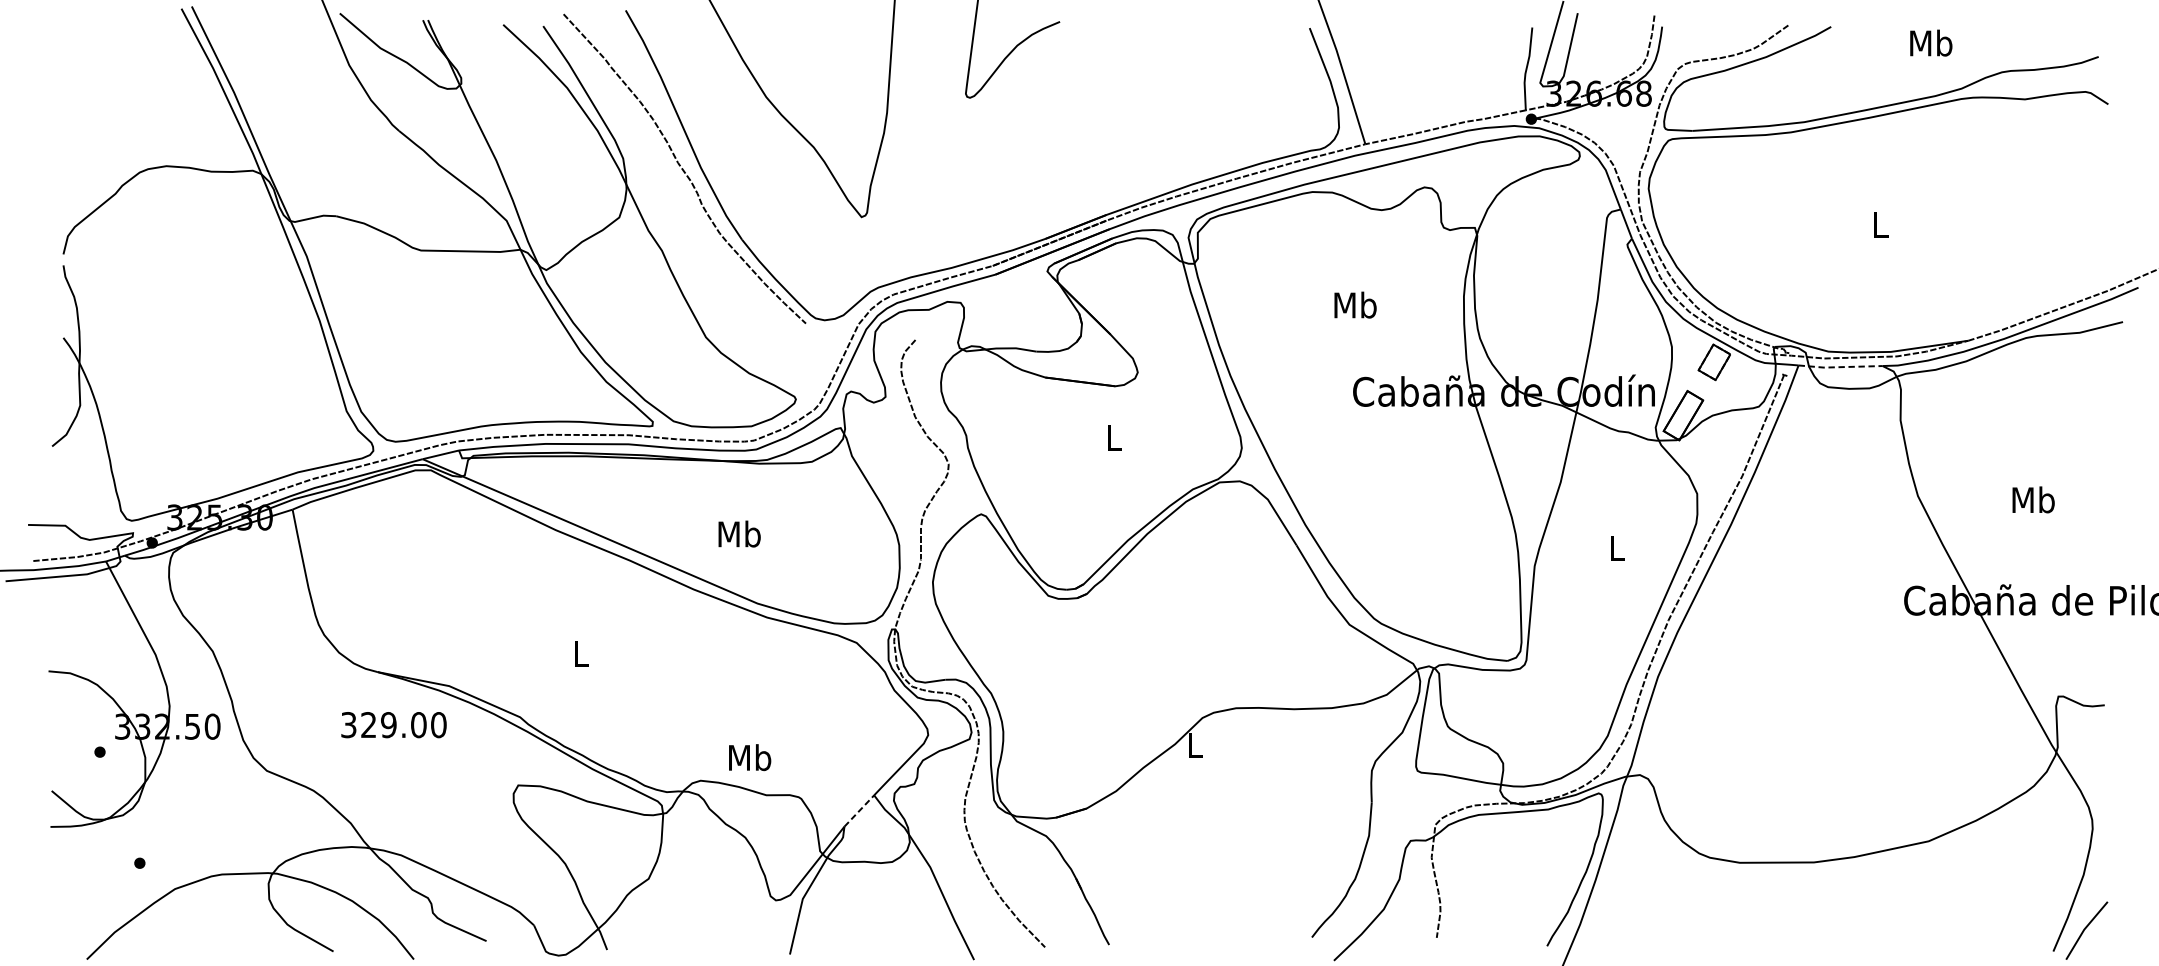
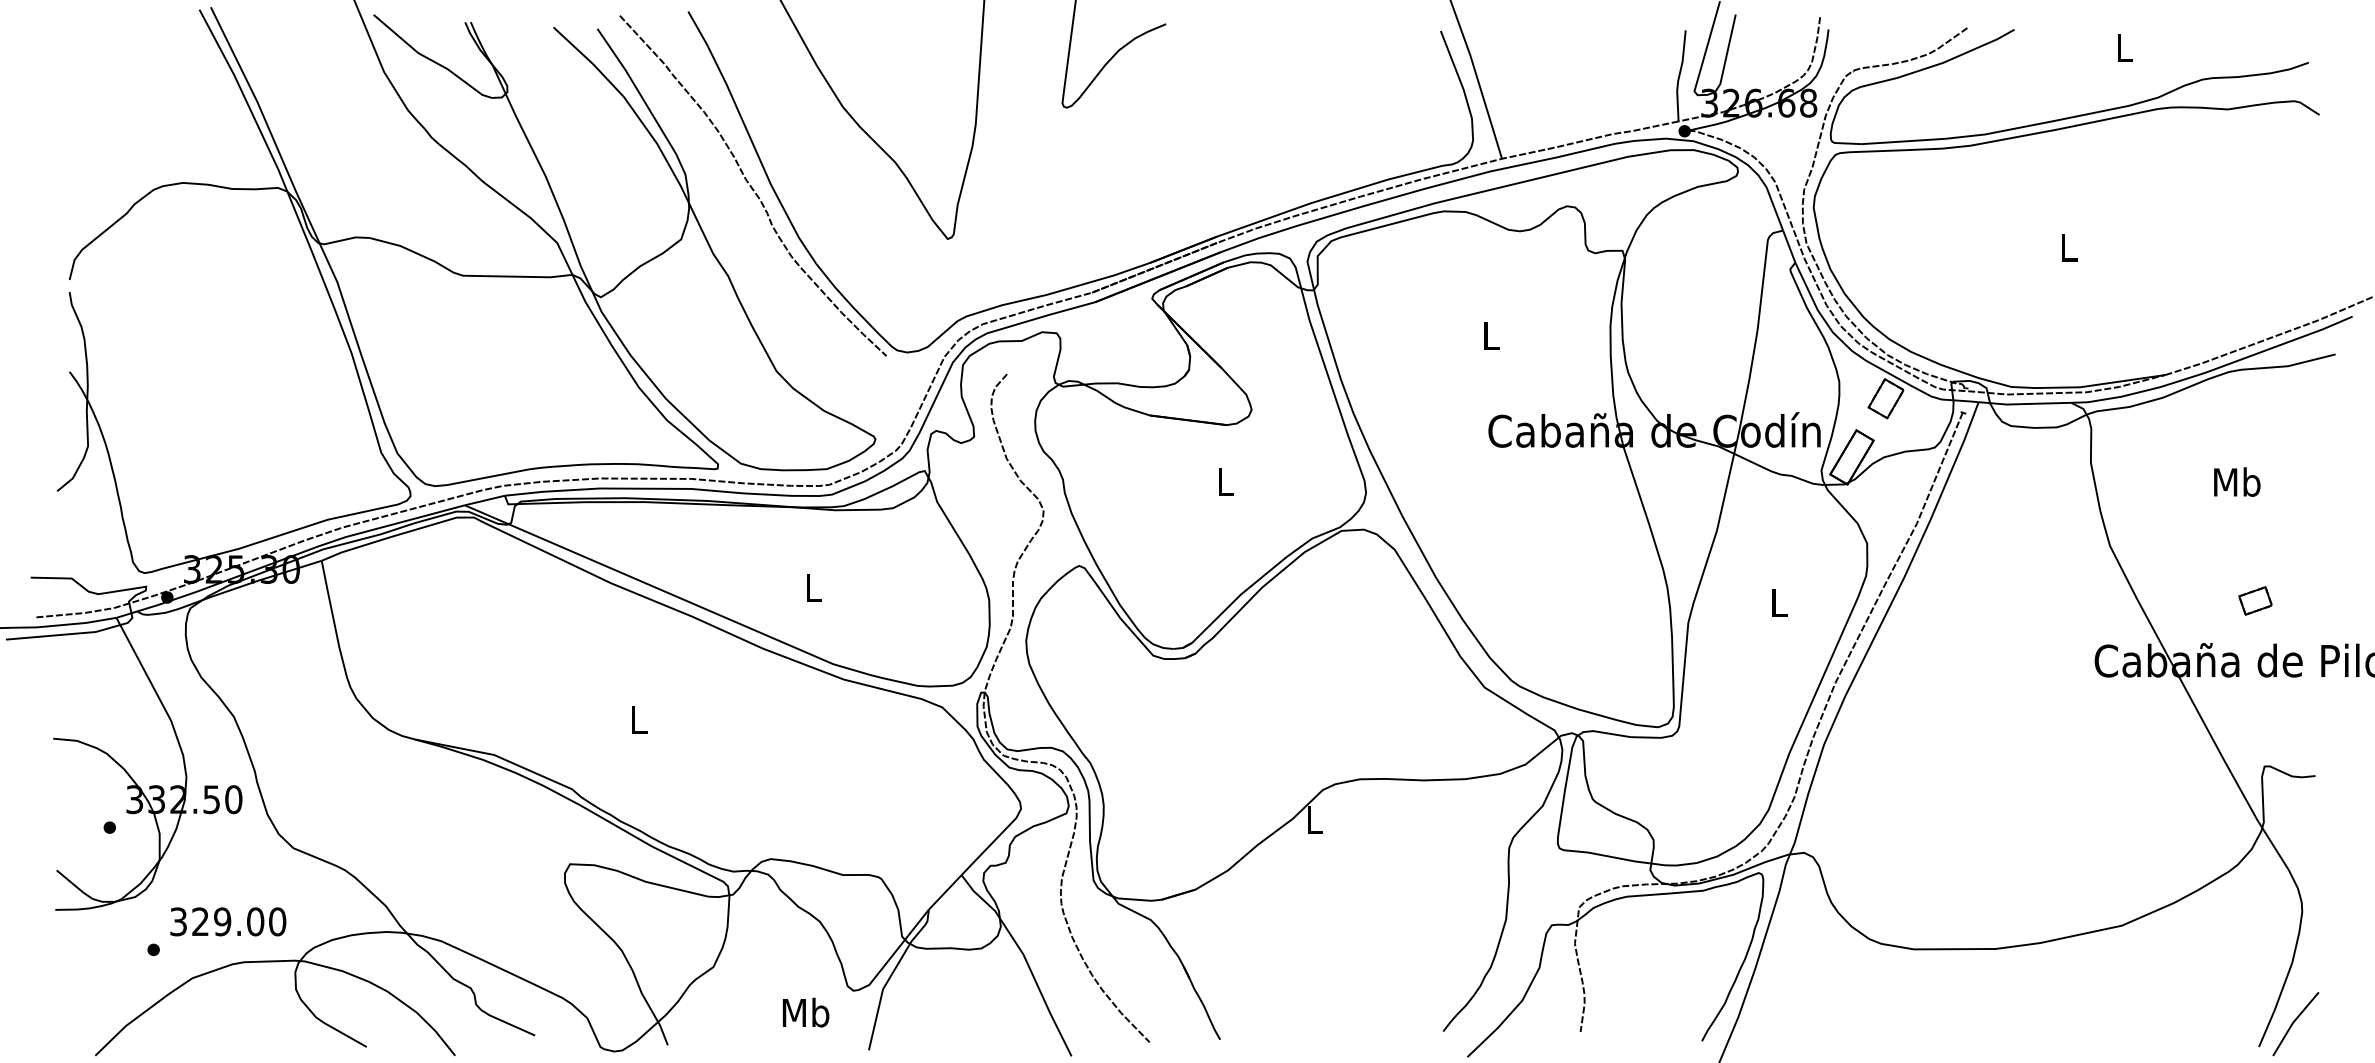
text: (1931, 43) -> (2124, 47), Mb -> L
text: (1355, 304) -> (1491, 335), Mb -> L
line: (1840, 367) -> (2024, 404), dashed -> solid
text: (2033, 499) -> (2237, 481), moved
text: (739, 533) -> (813, 587), Mb -> L
part: (2050, 545) -> (2255, 600), added
text: (394, 724) -> (228, 921), moved
text: (750, 757) -> (806, 1012), moved
line: (859, 811) -> (945, 892), dashed -> solid

